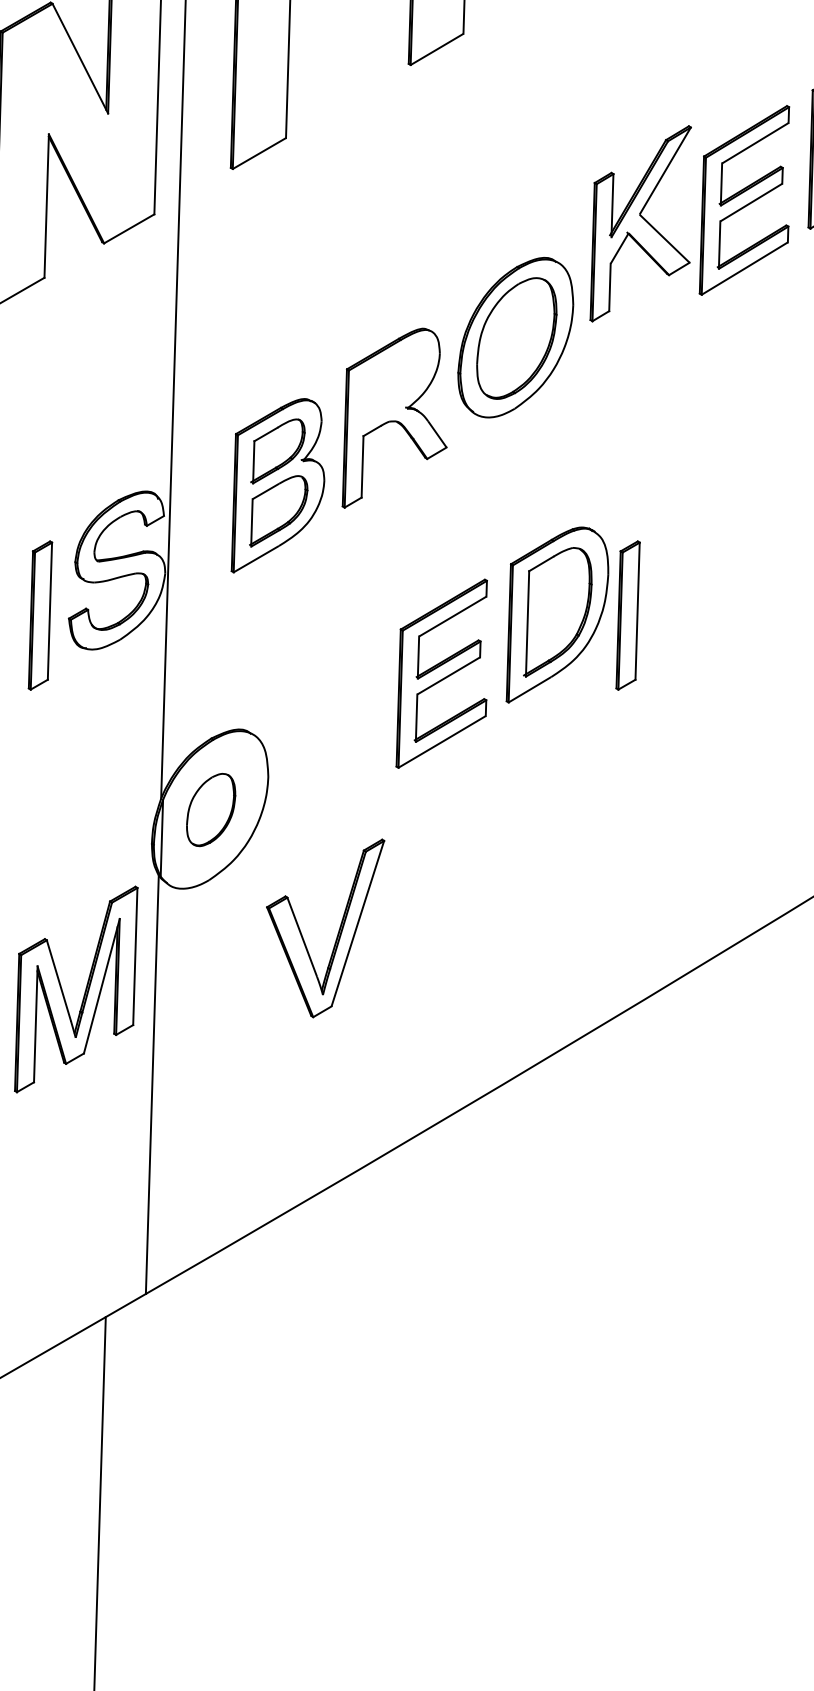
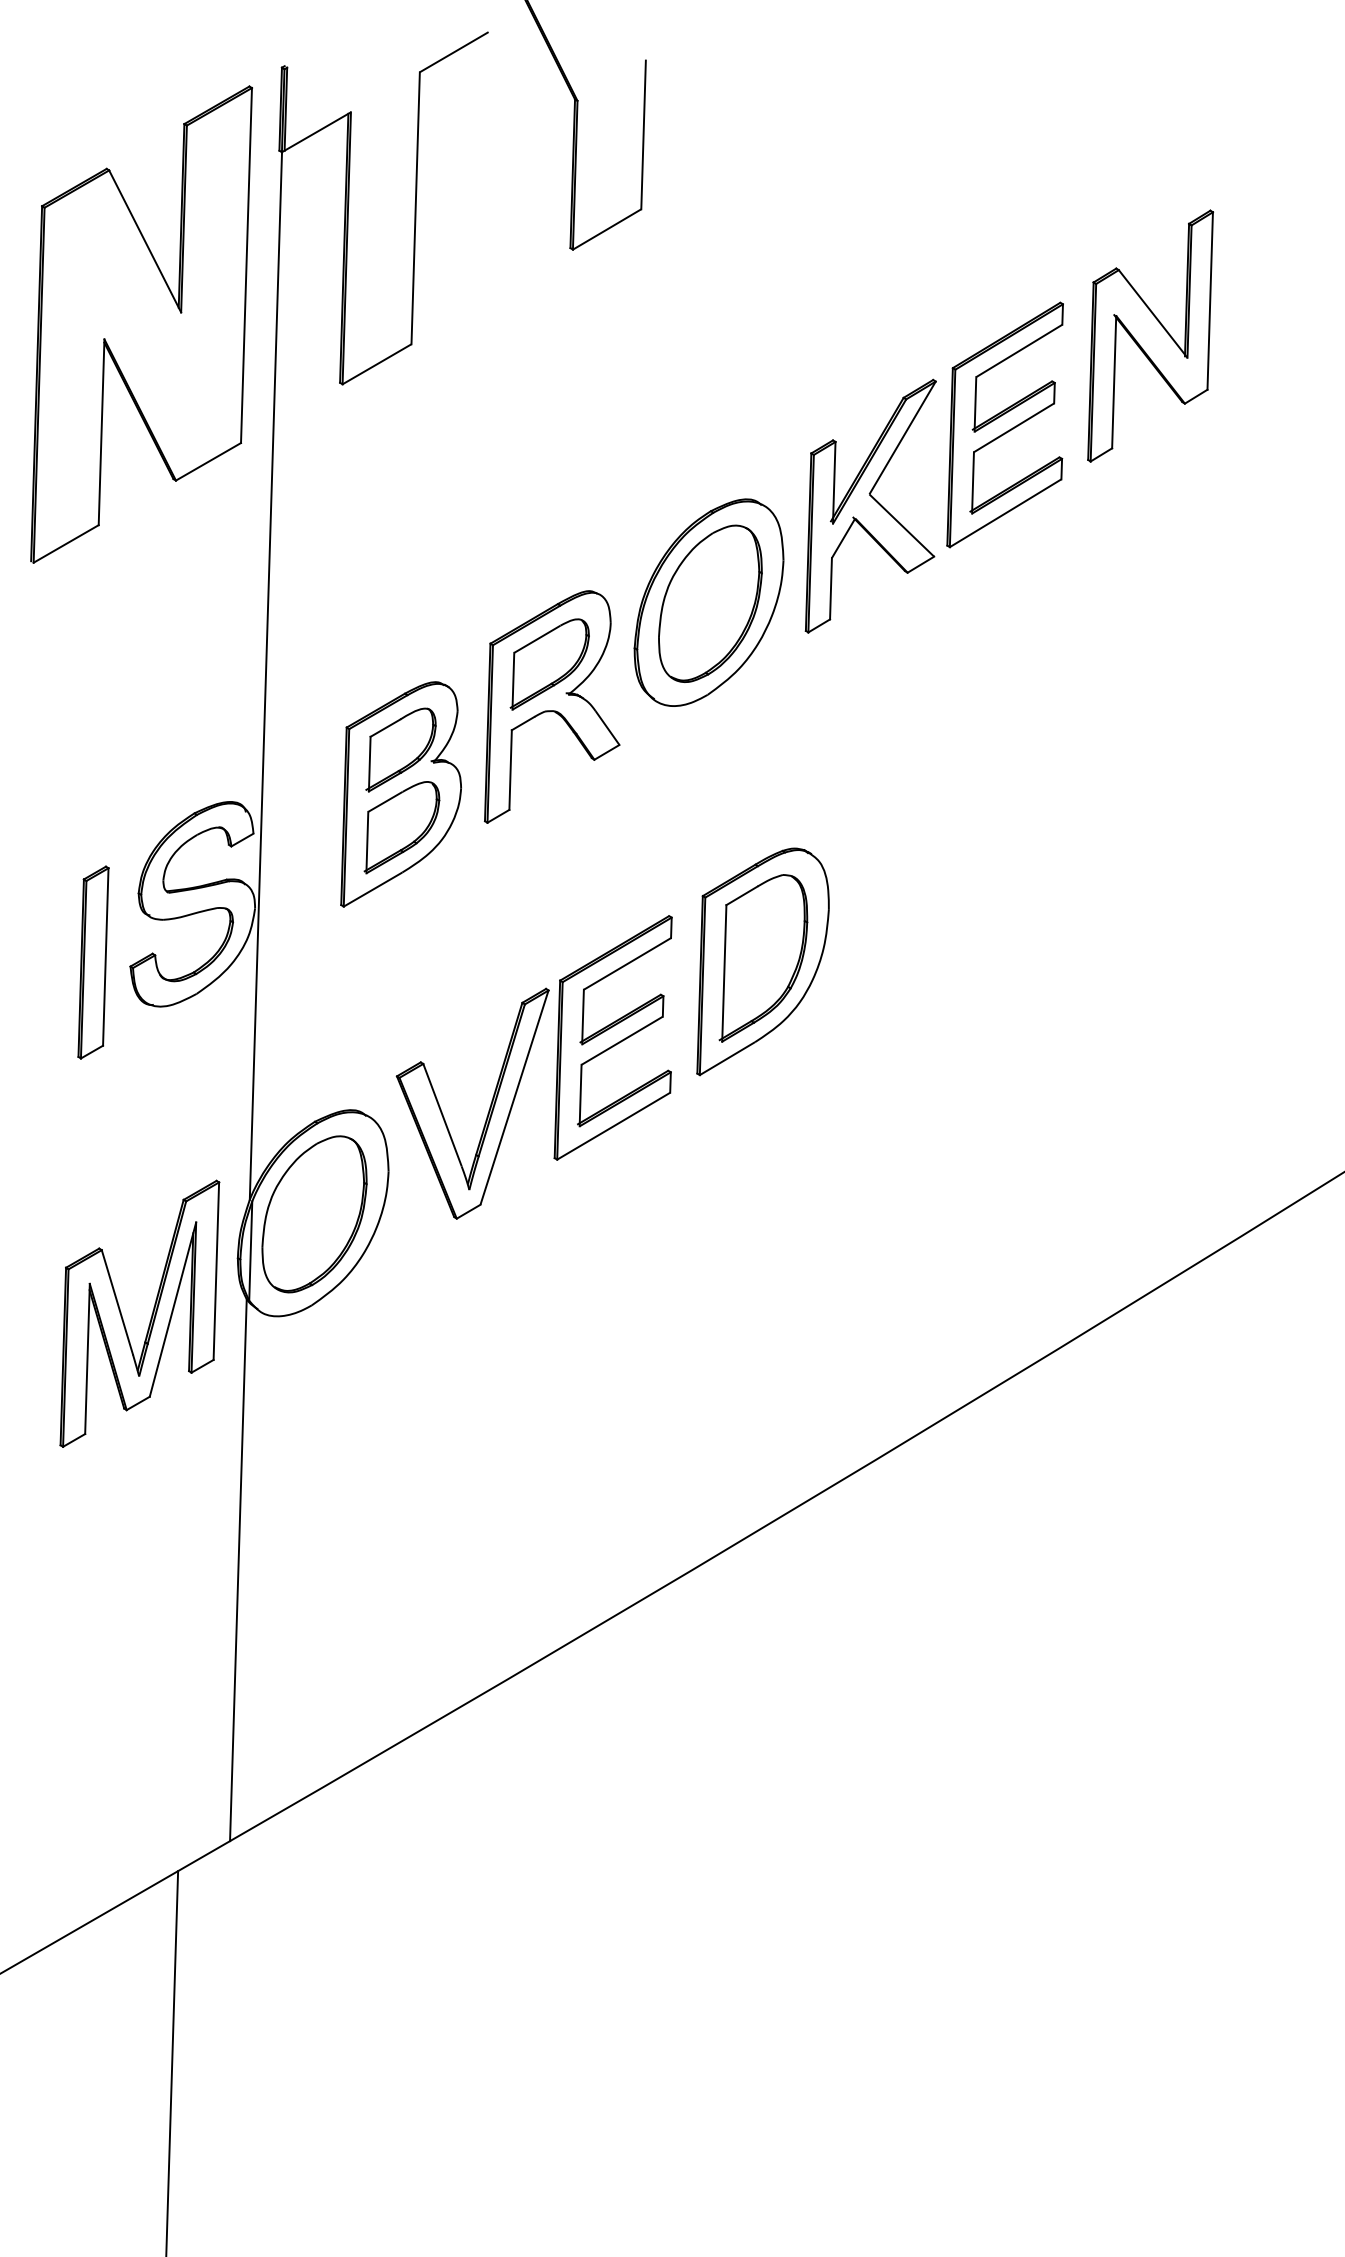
part: (640, 223) -> (870, 505), moved
part: (392, 385) -> (549, 664), added
part: (628, 615) -> (854, 962), removed
part: (211, 810) -> (314, 1214), size x1.67
part: (338, 931) -> (489, 1107), moved
part: (85, 990) -> (151, 1314), moved

